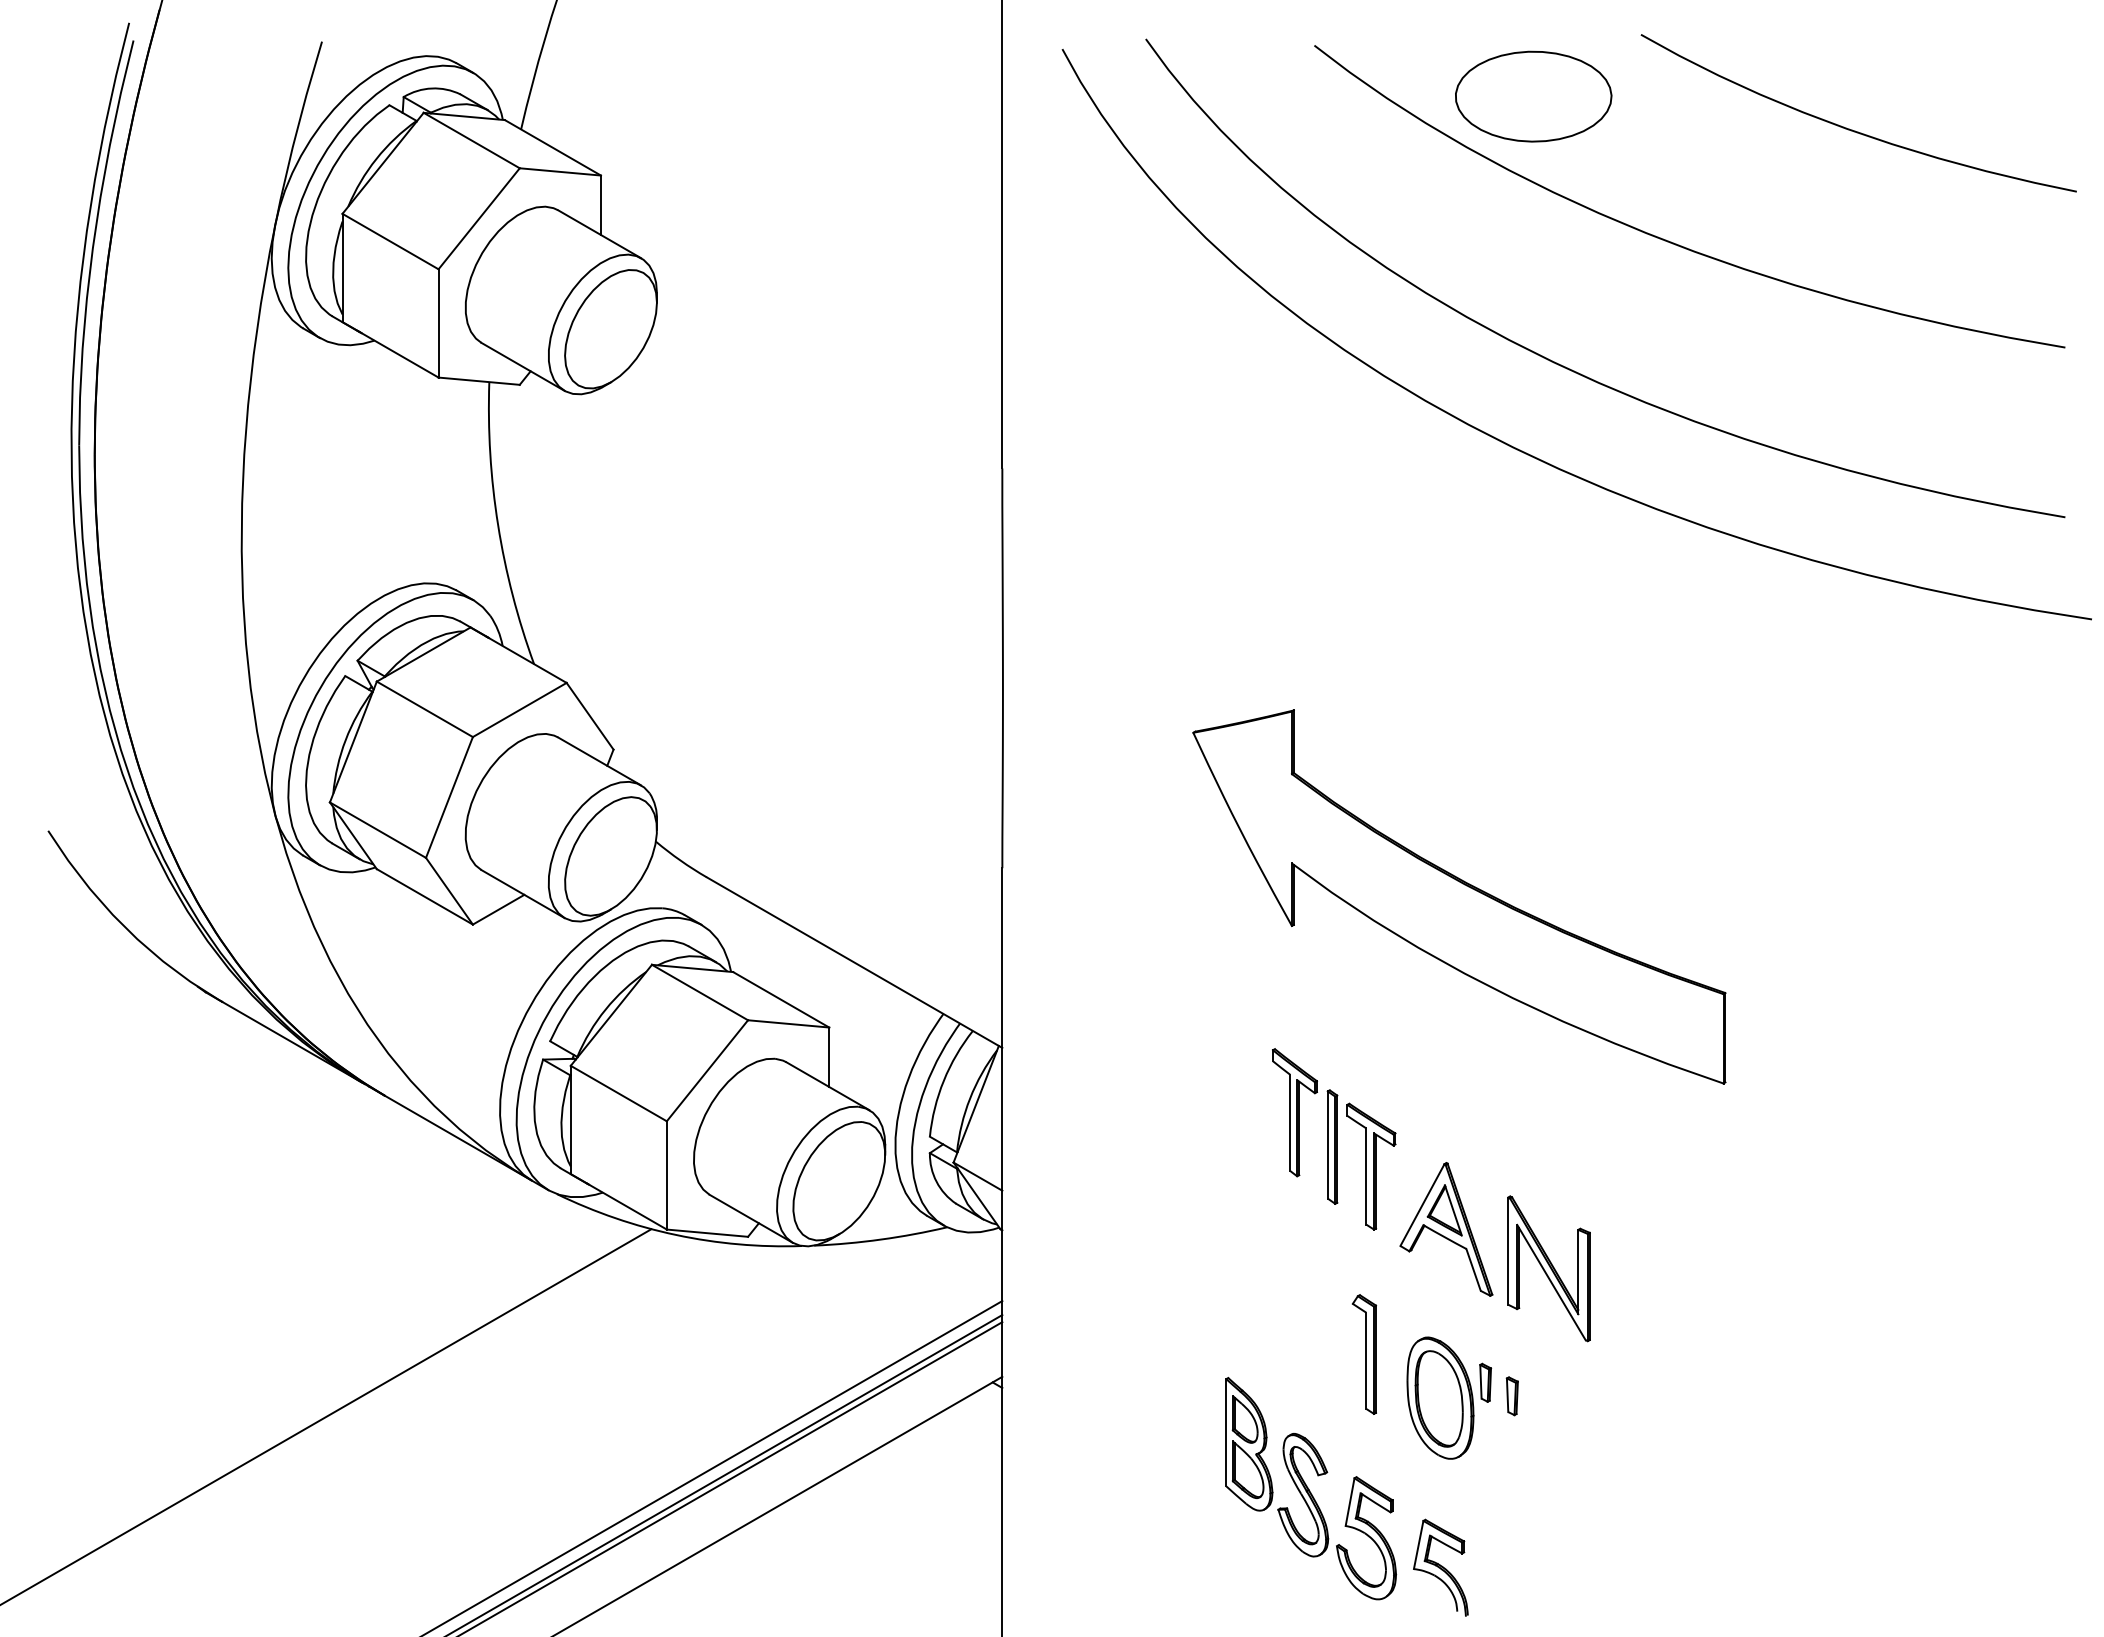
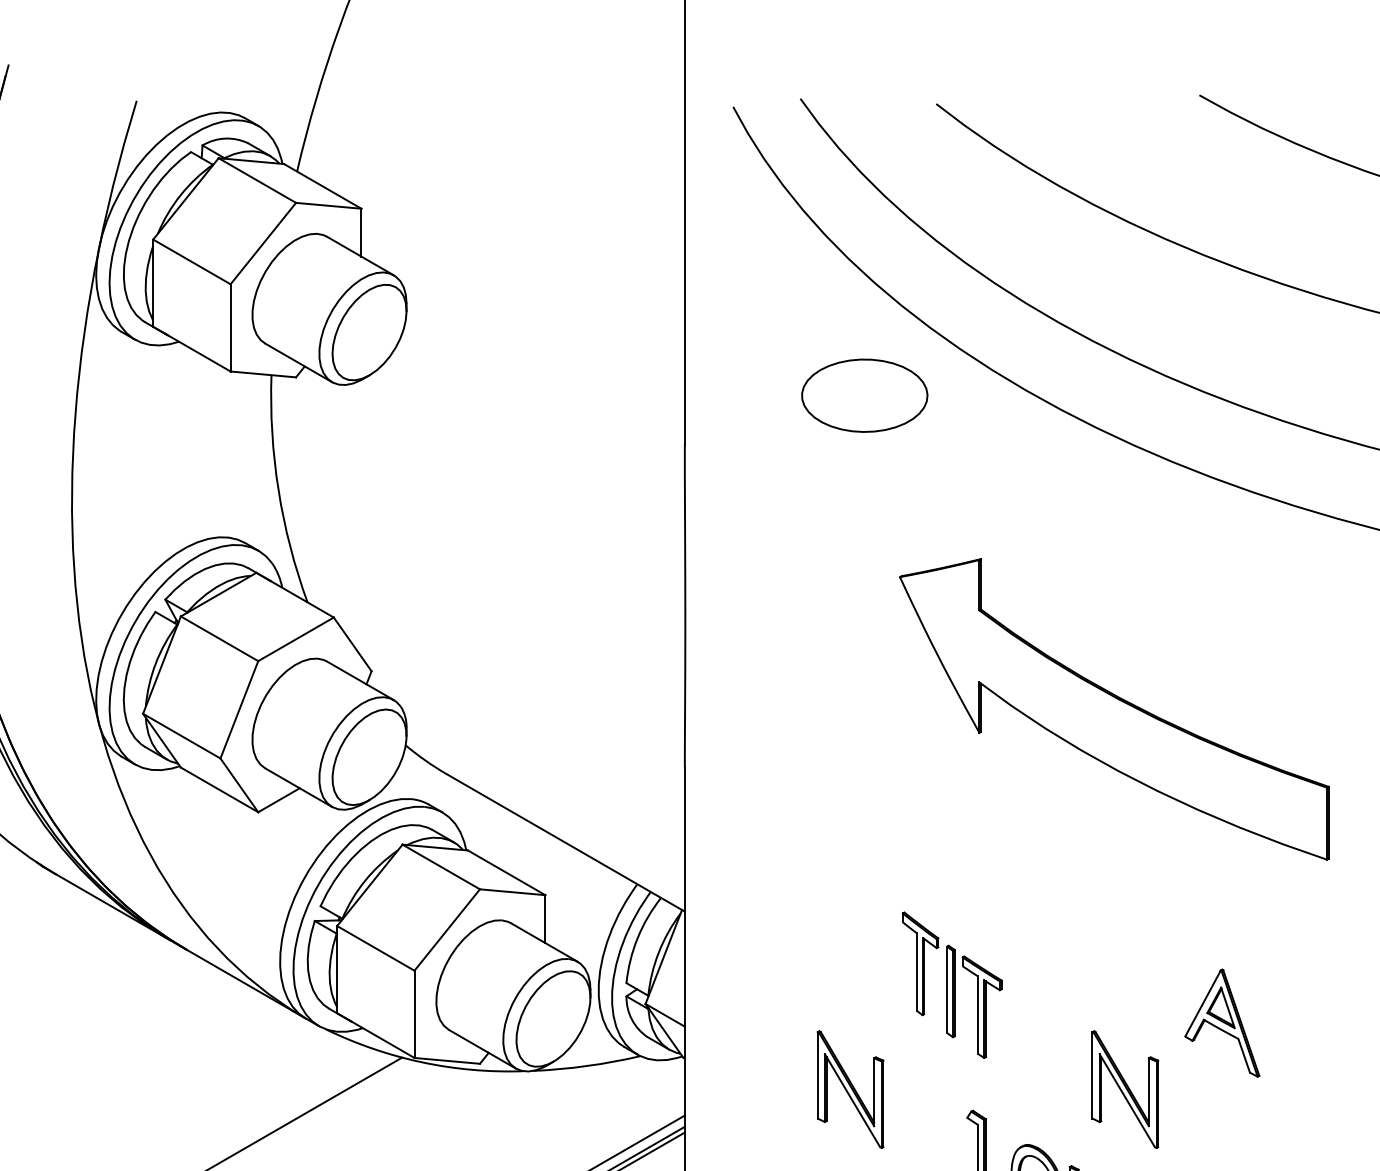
part: (1533, 96) -> (864, 395), moved
part: (1459, 896) -> (1114, 709), moved
part: (1446, 1229) -> (1222, 1023), moved
part: (1207, 1268) -> (850, 1089), added

